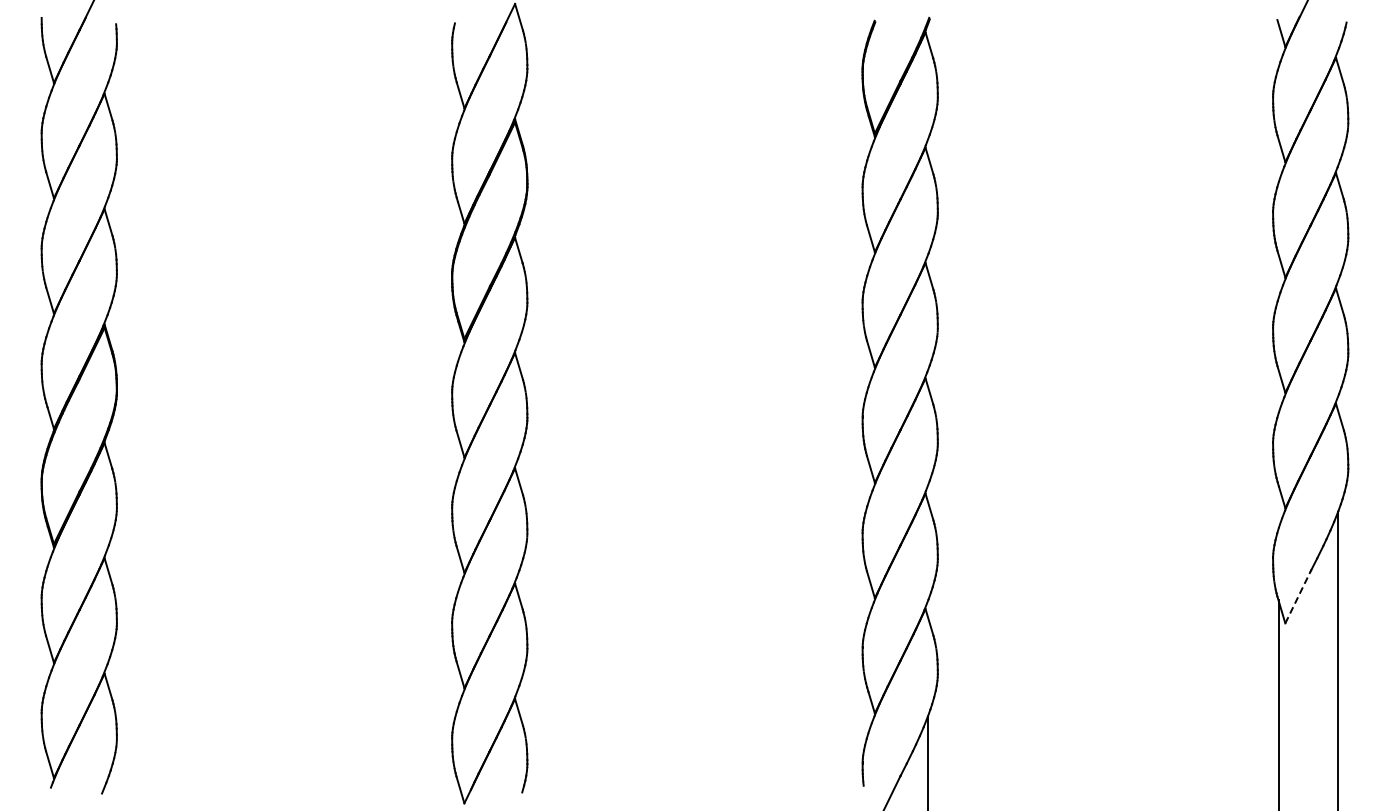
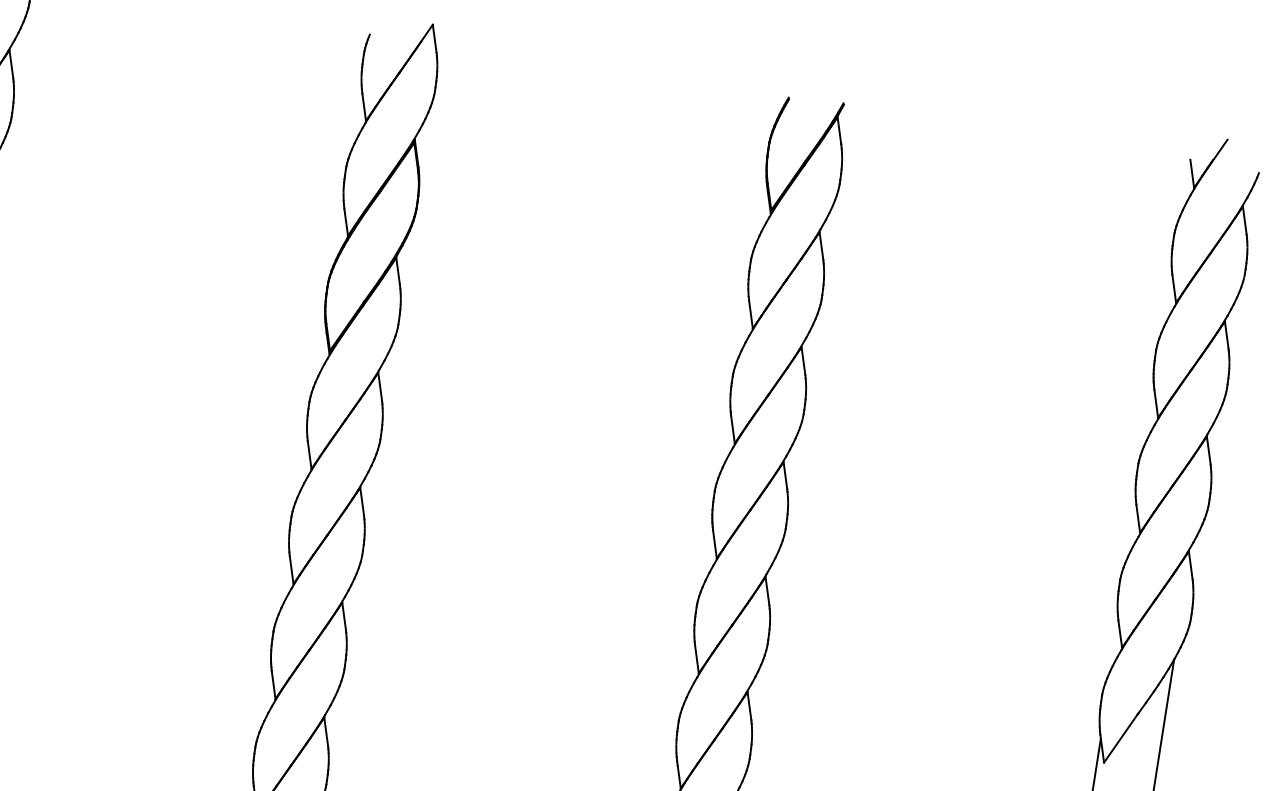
line: (1298, 597) -> (1121, 738), dashed -> solid

